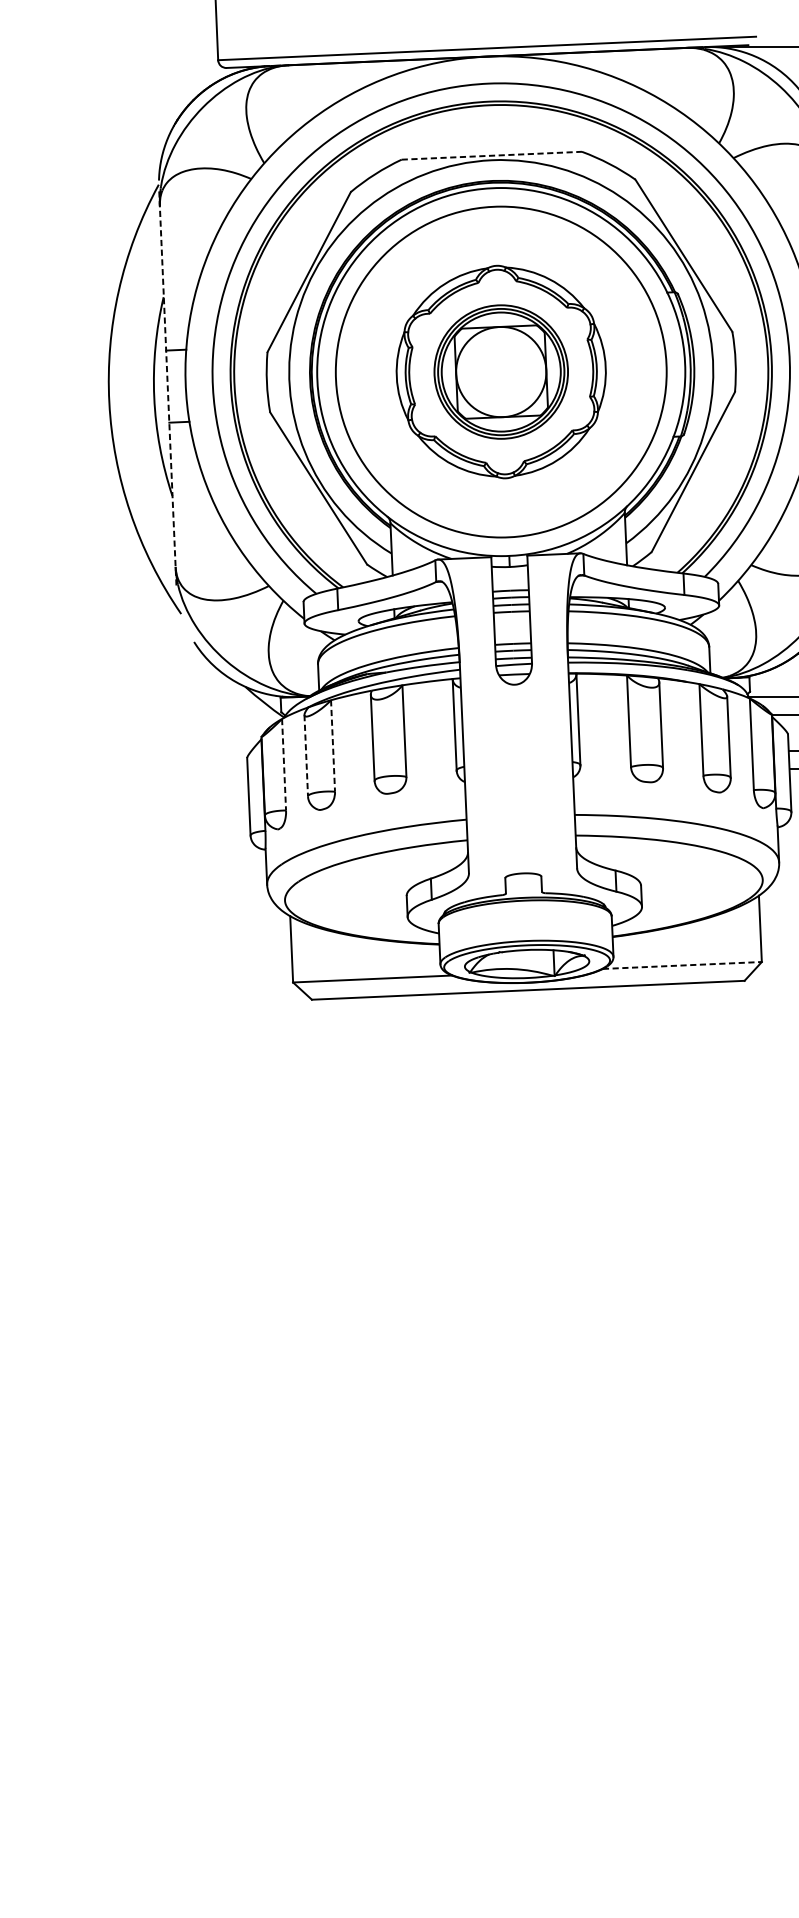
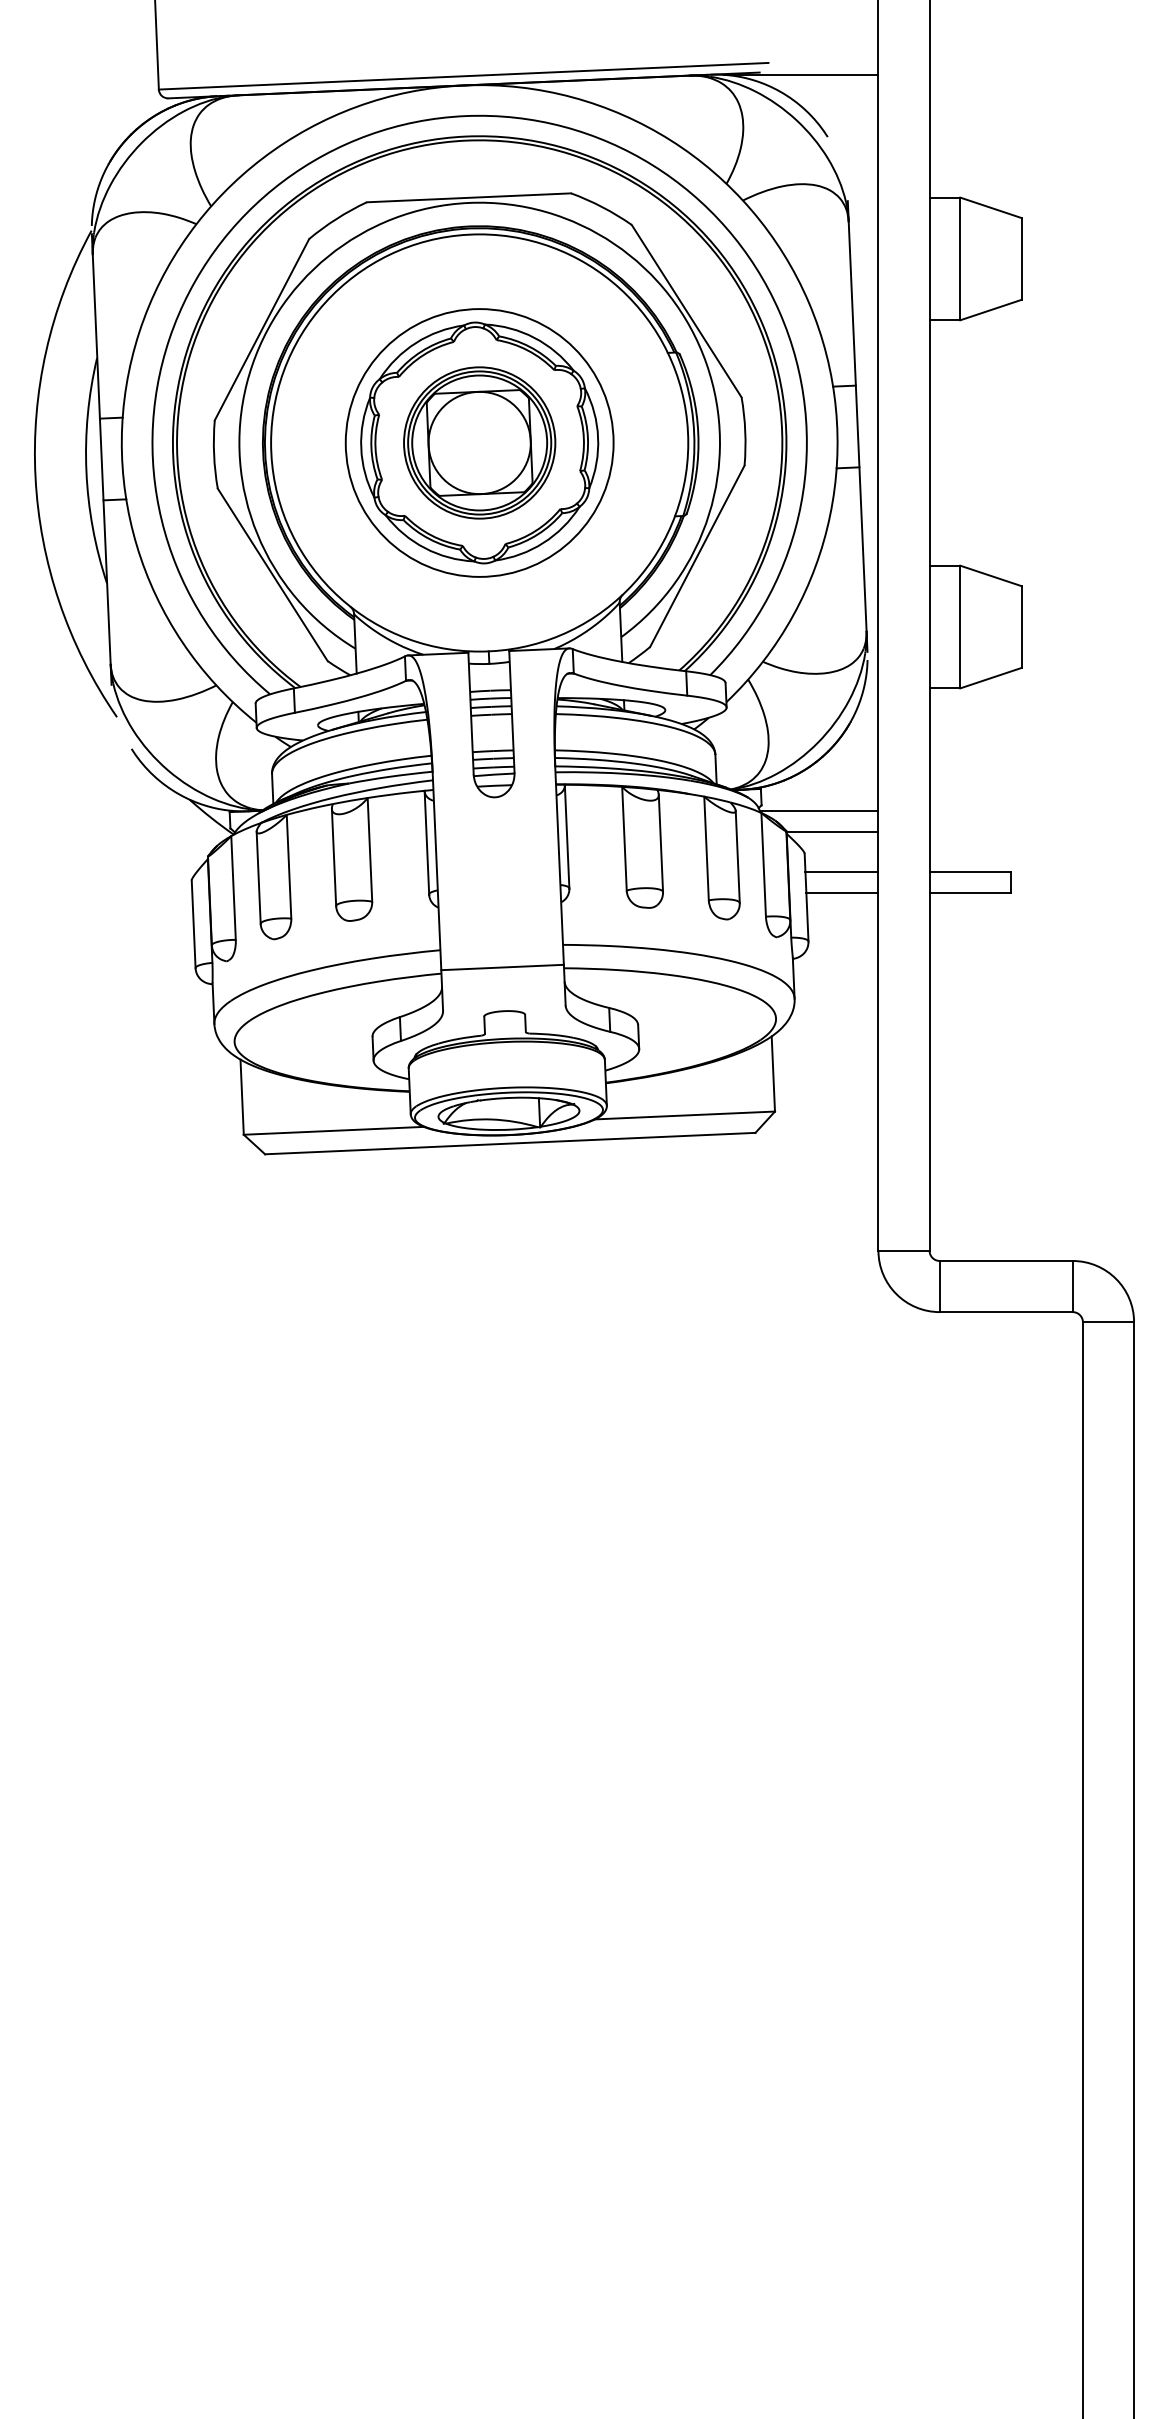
line: (492, 155) -> (469, 197), dashed -> solid
circle: (501, 371) -> (479, 442), size x0.71
line: (167, 386) -> (101, 459), dashed -> solid
line: (333, 745) -> (289, 866), dashed -> solid
line: (306, 756) -> (258, 878), dashed -> solid
line: (284, 764) -> (233, 887), dashed -> solid
line: (521, 834) -> (502, 967), added
line: (682, 965) -> (685, 1115), dashed -> solid

